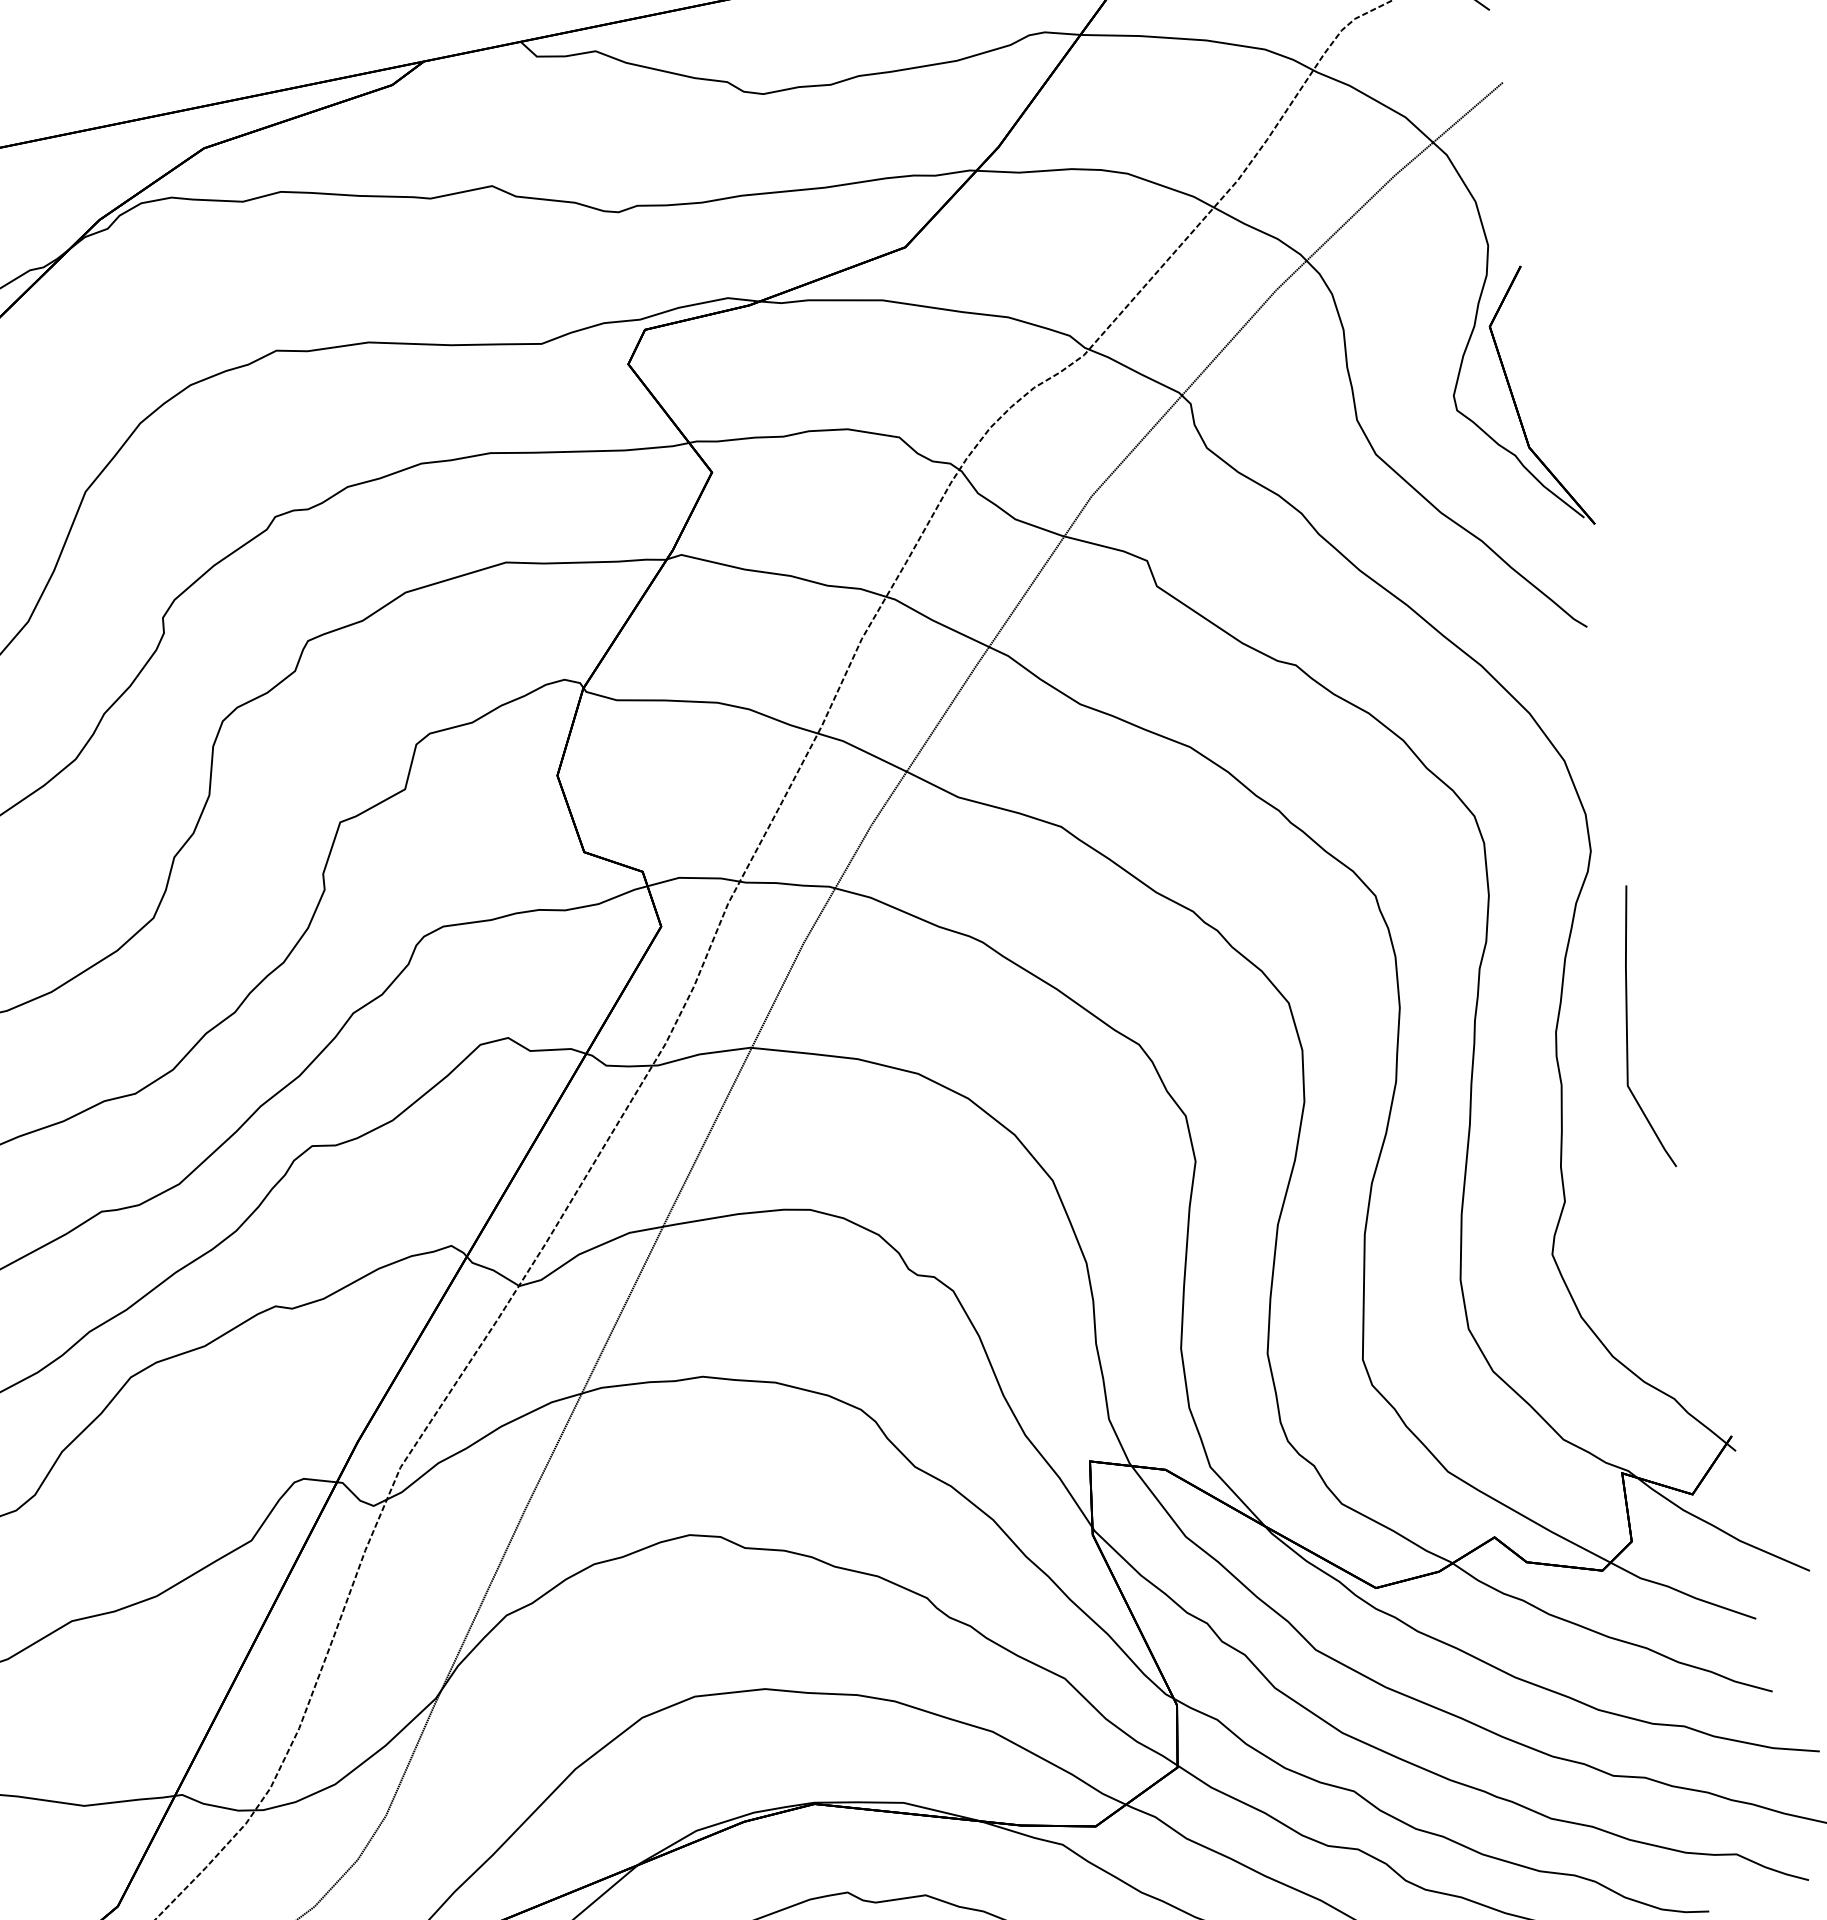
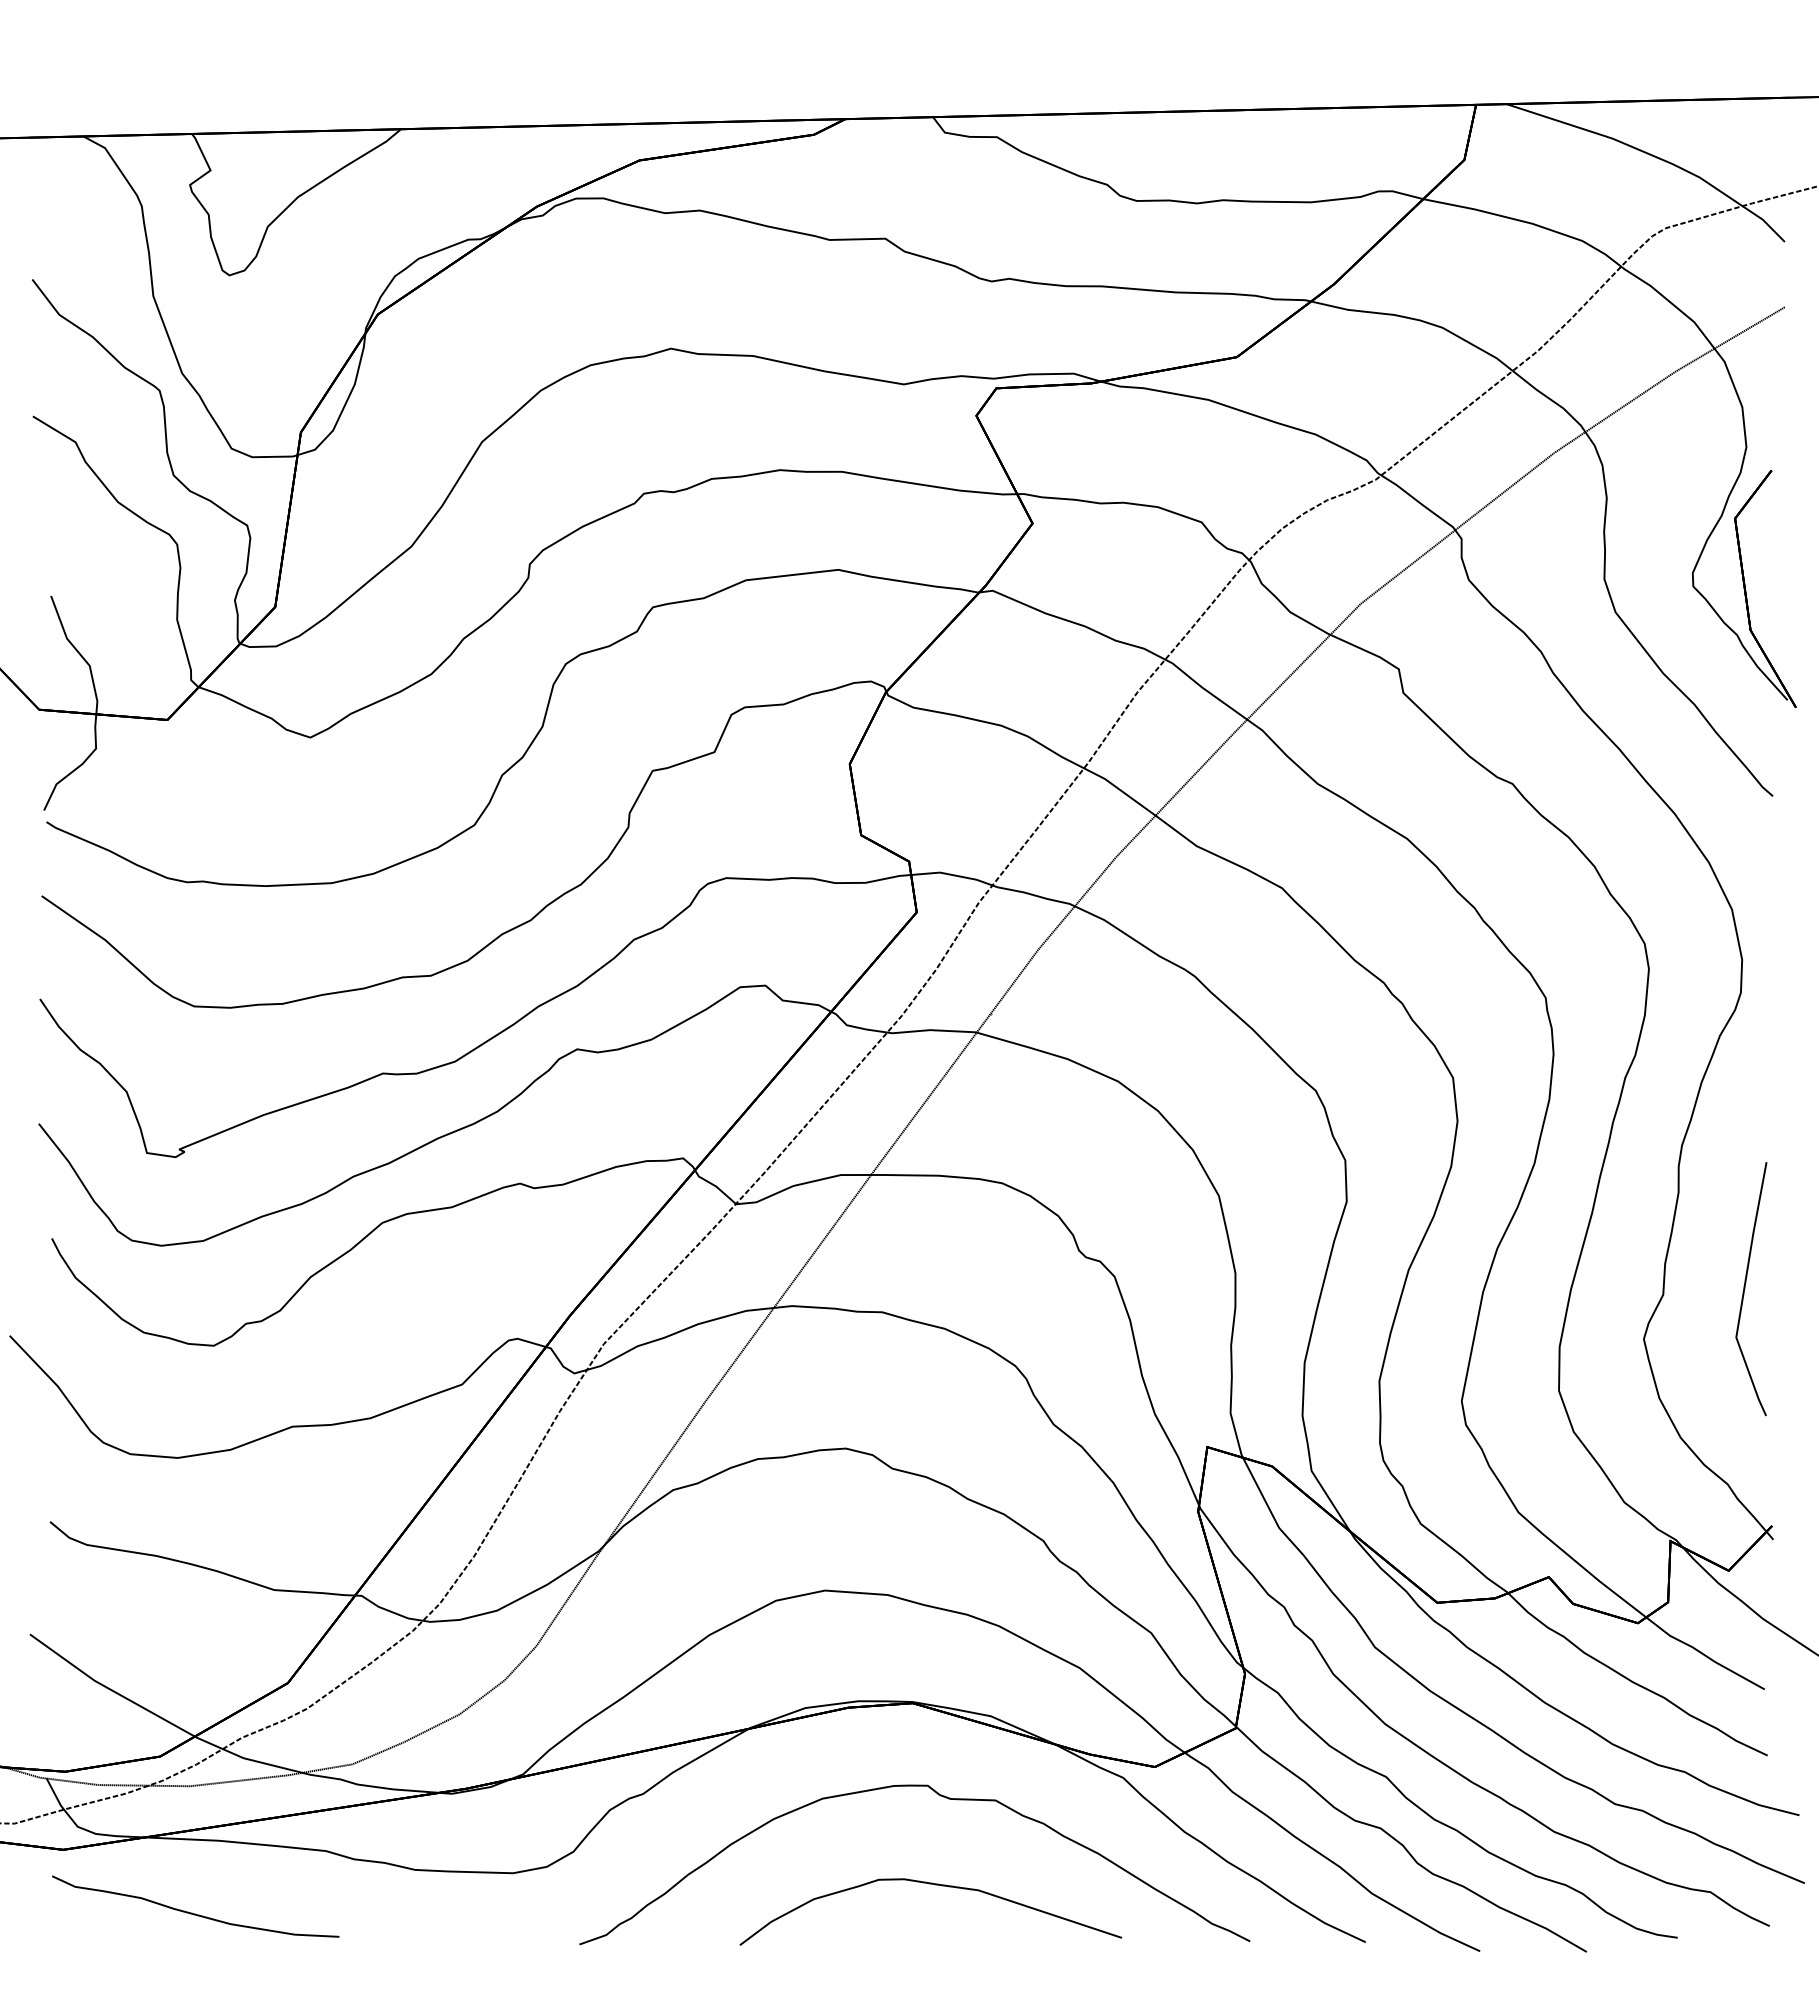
line: (1628, 1030) -> (1745, 1289), moved

